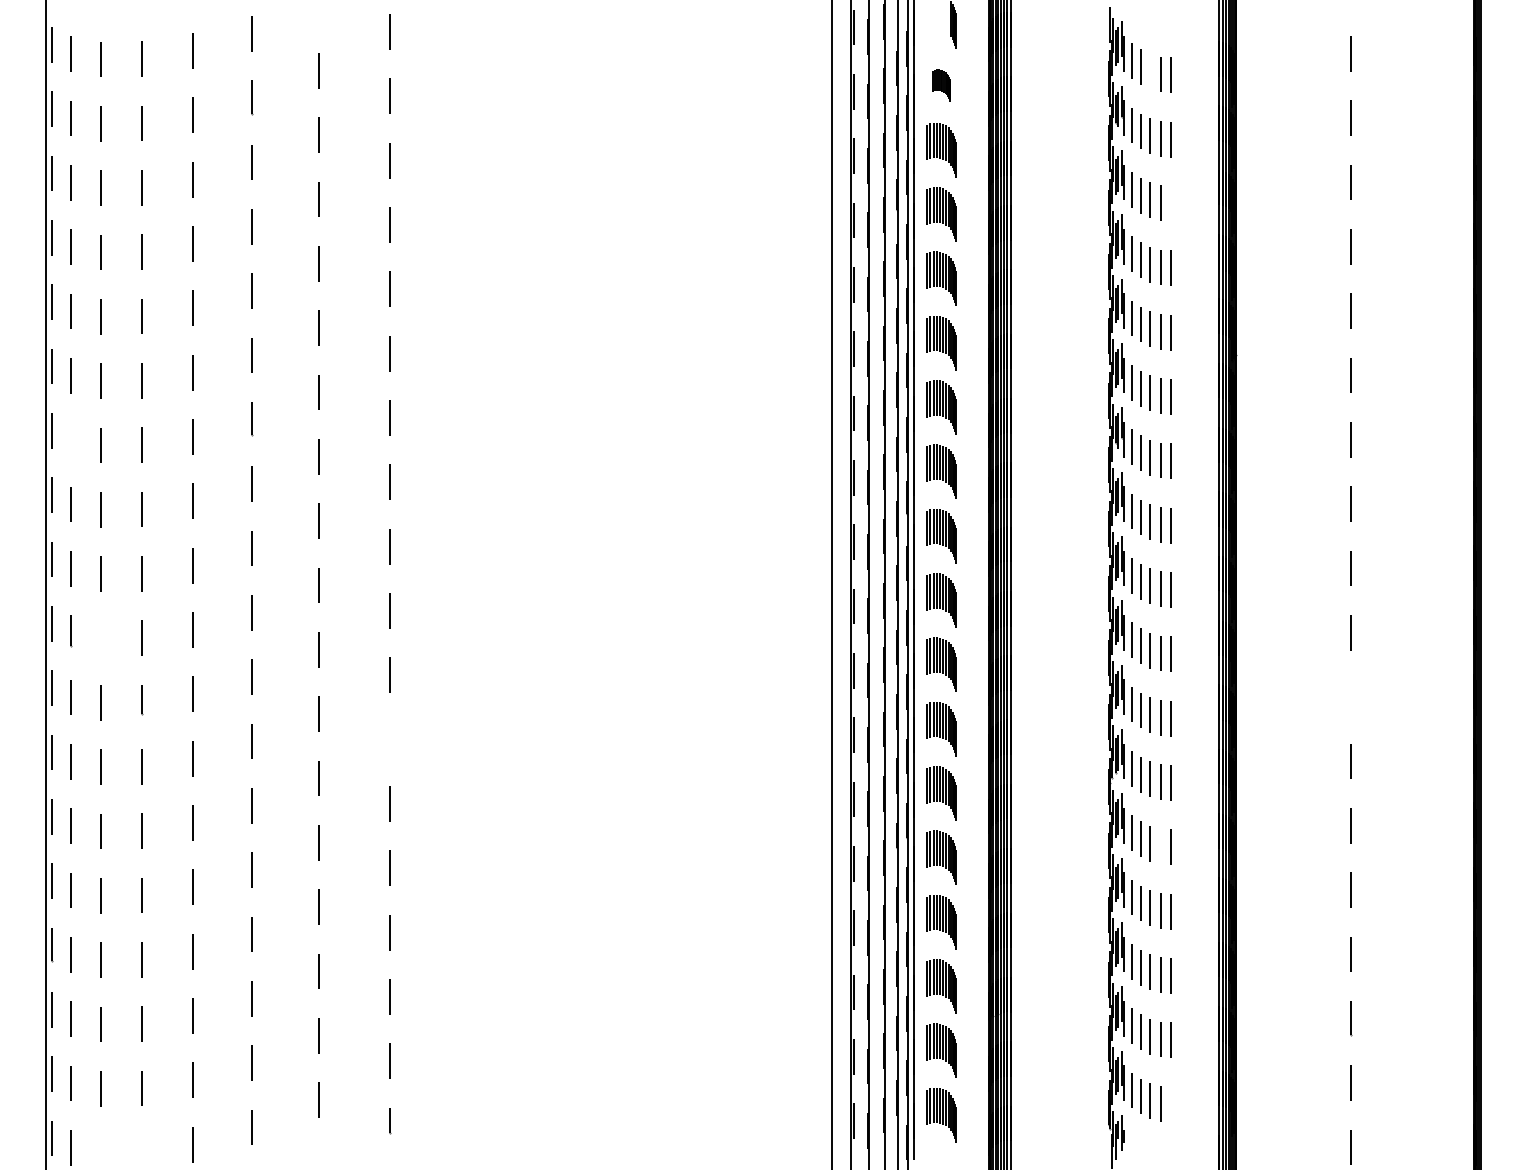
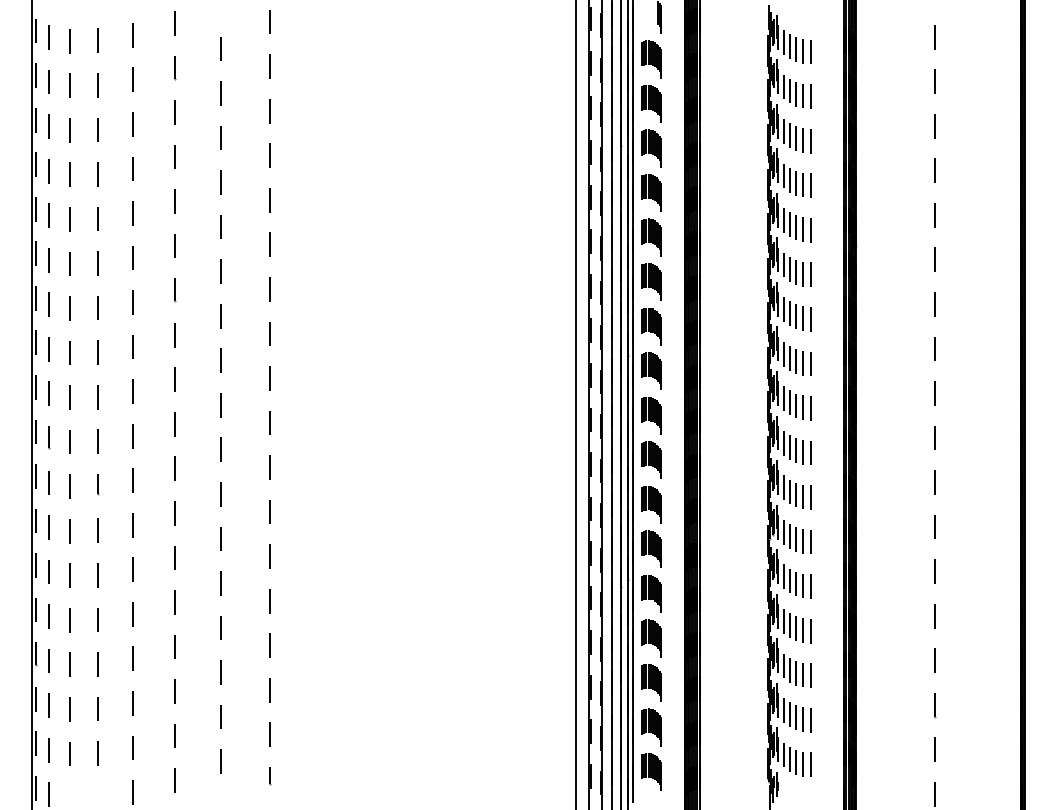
line: (1150, 71) -> (796, 49), added
part: (941, 85) -> (651, 59), size x1.67
line: (1170, 202) -> (810, 140), added
line: (70, 439) -> (48, 304), added
line: (100, 637) -> (69, 441), added
line: (1349, 696) -> (934, 482), added
line: (390, 738) -> (270, 511), added
line: (1160, 845) -> (803, 585), added
line: (1170, 1104) -> (810, 764), added

